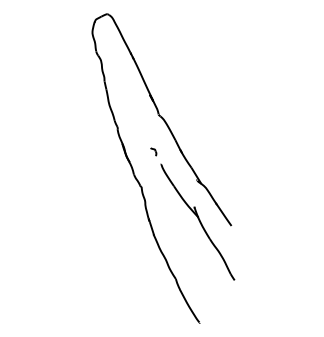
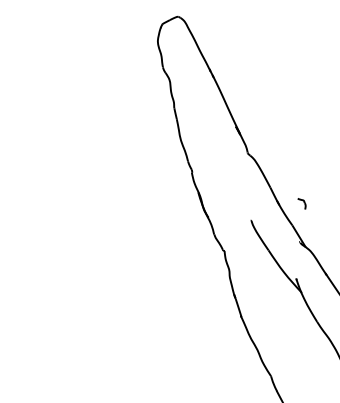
part: (153, 151) -> (301, 203), moved

